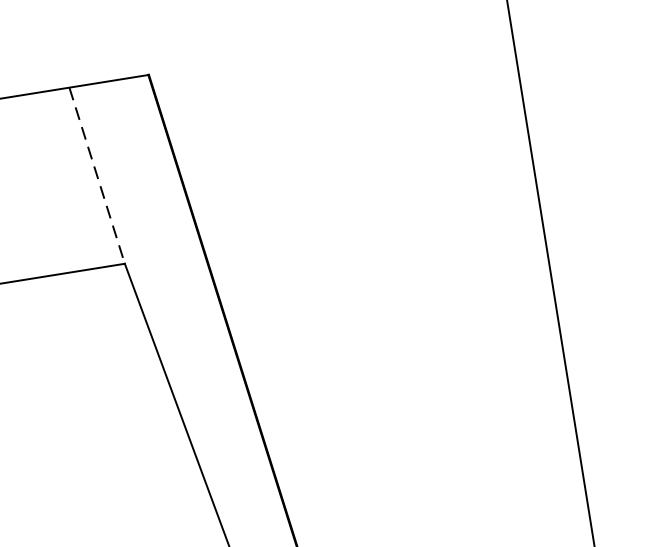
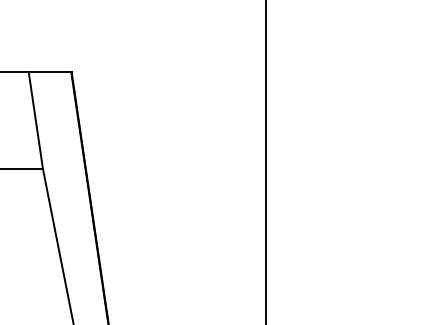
line: (96, 177) -> (35, 121), dashed -> solid

